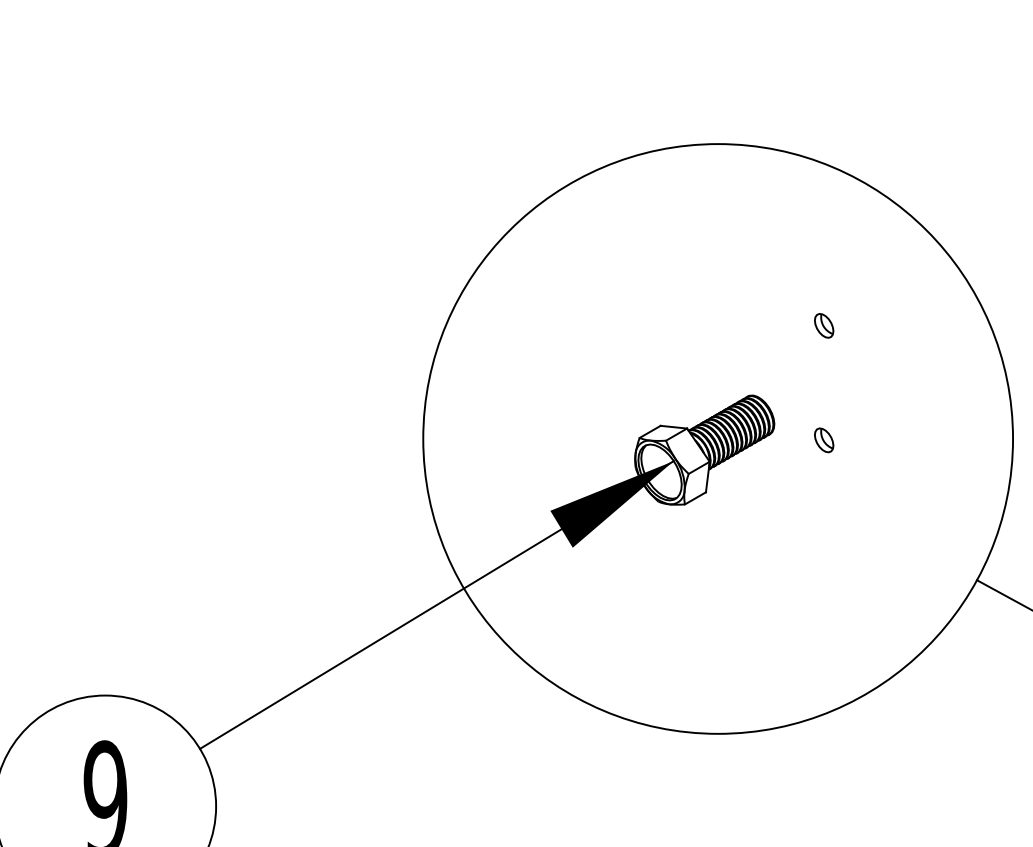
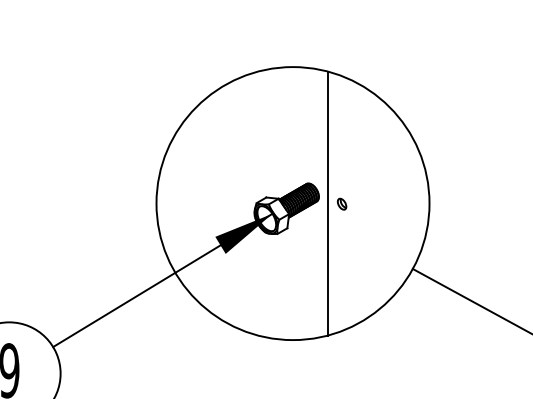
part: (822, 324) -> (341, 150), removed
line: (792, 438) -> (327, 203), added

